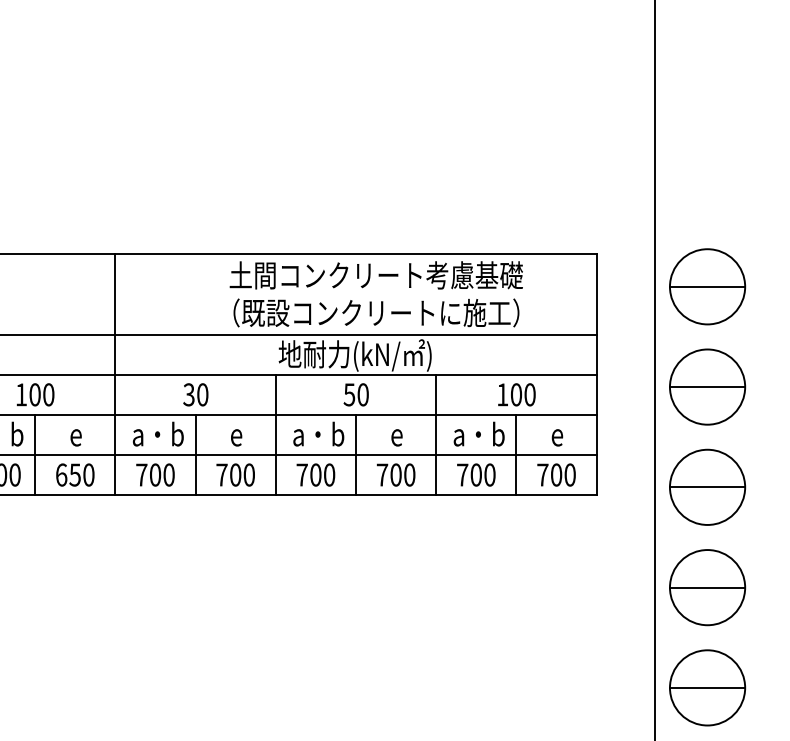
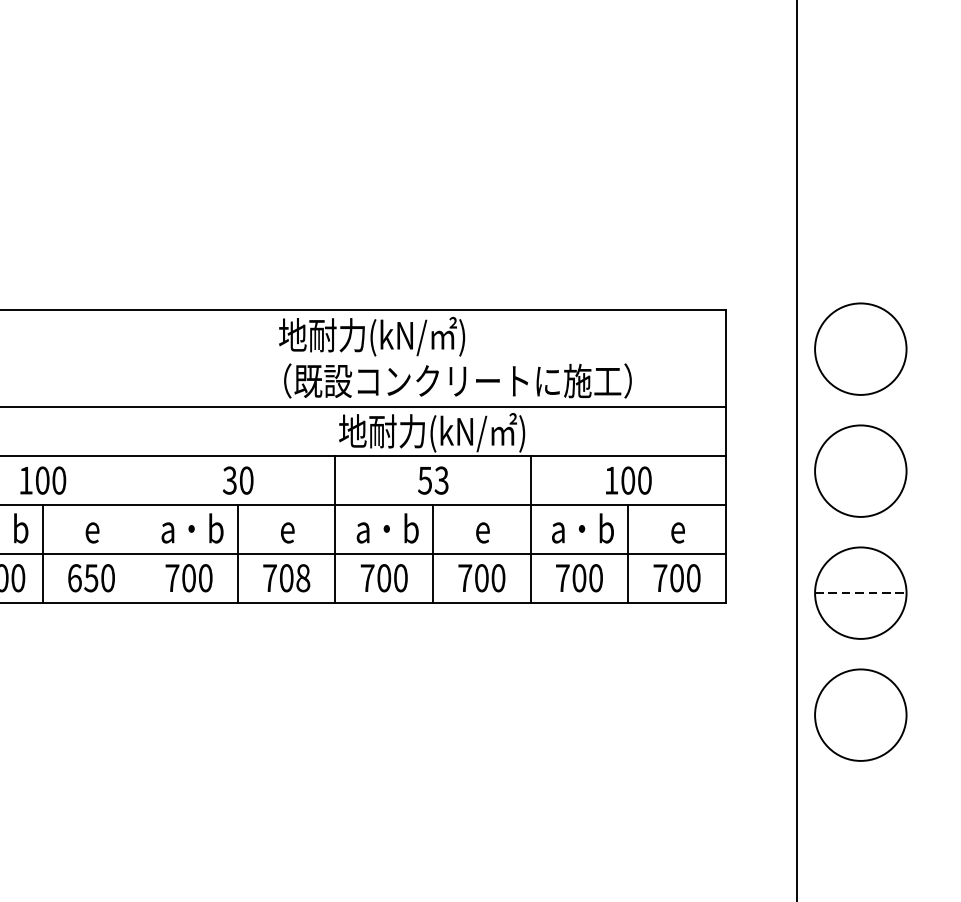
text: (375, 276) -> (456, 336), 土間コンクリート考慮基礎 -> 地耐力(kN/㎡)
line: (707, 286) -> (860, 348), removed
line: (115, 374) -> (140, 455), removed
line: (707, 387) -> (860, 471), removed
text: (362, 394) -> (440, 480), 50 -> 53
text: (248, 475) -> (302, 578), 700 -> 708
line: (707, 487) -> (860, 593), solid -> dashed
line: (707, 587) -> (860, 715), removed
part: (707, 687) -> (860, 836), removed

